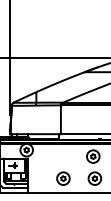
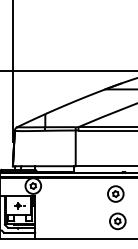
part: (63, 178) -> (78, 221), removed

